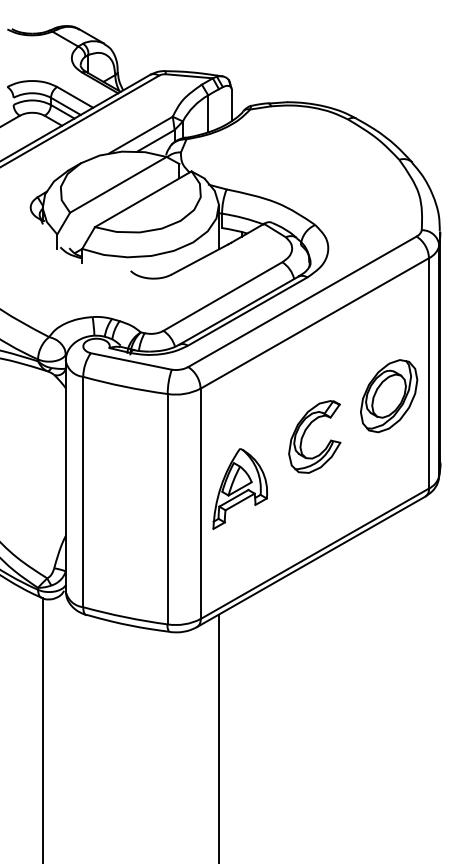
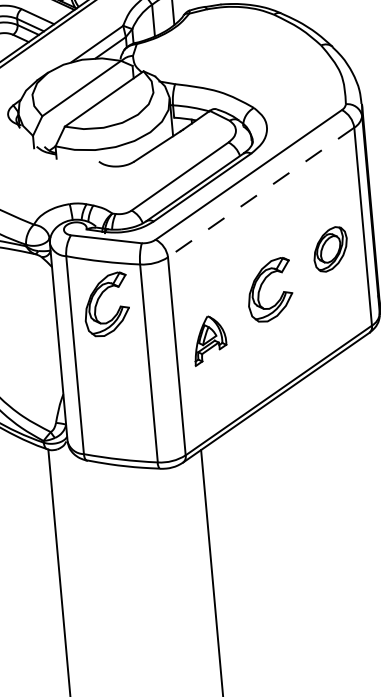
line: (314, 323) -> (260, 192), solid -> dashed
part: (389, 396) -> (330, 249), size x0.7
part: (115, 432) -> (98, 301), added
part: (240, 488) -> (209, 340), size x0.7

